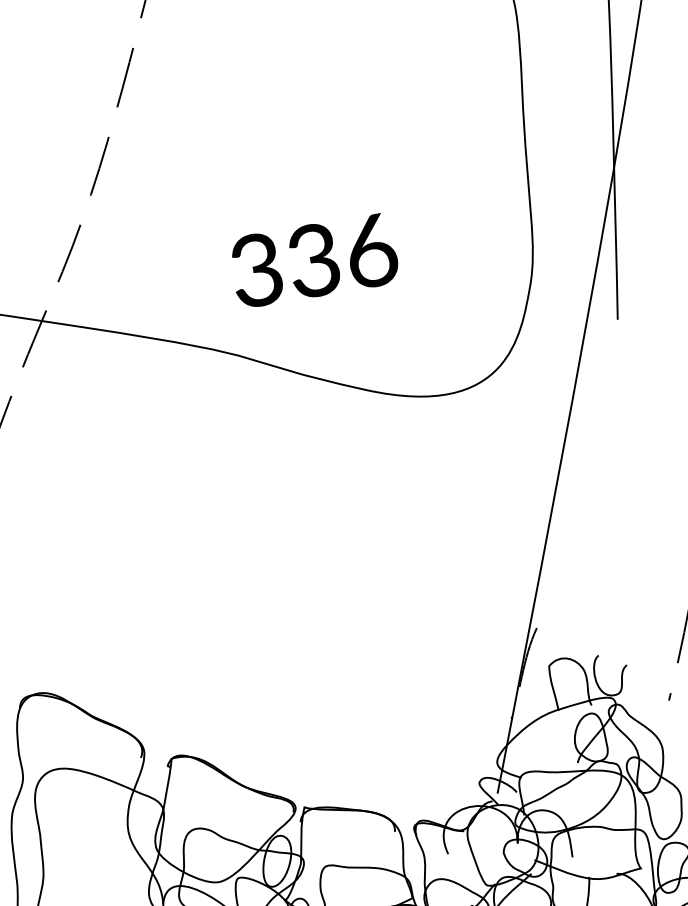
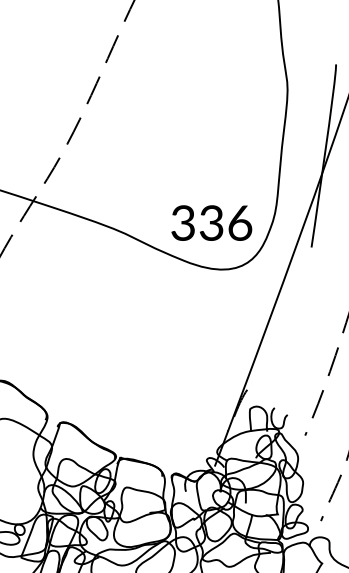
text: (313, 259) -> (211, 222), moved

